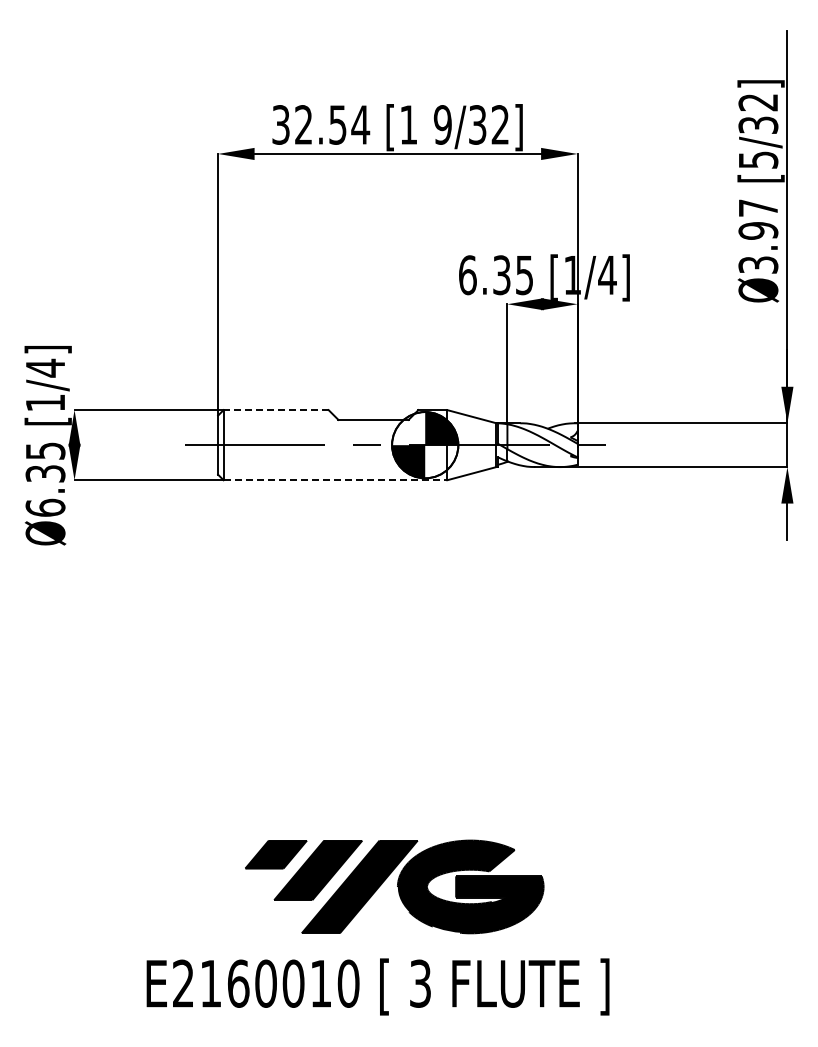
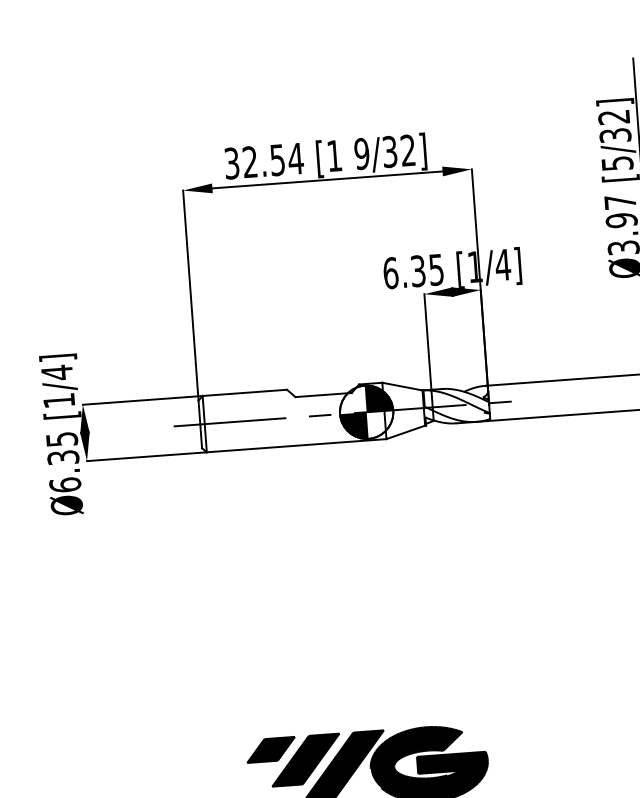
line: (276, 410) -> (245, 393), dashed -> solid
line: (335, 480) -> (296, 445), dashed -> solid

